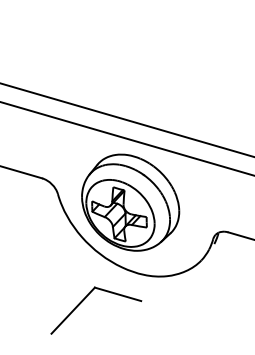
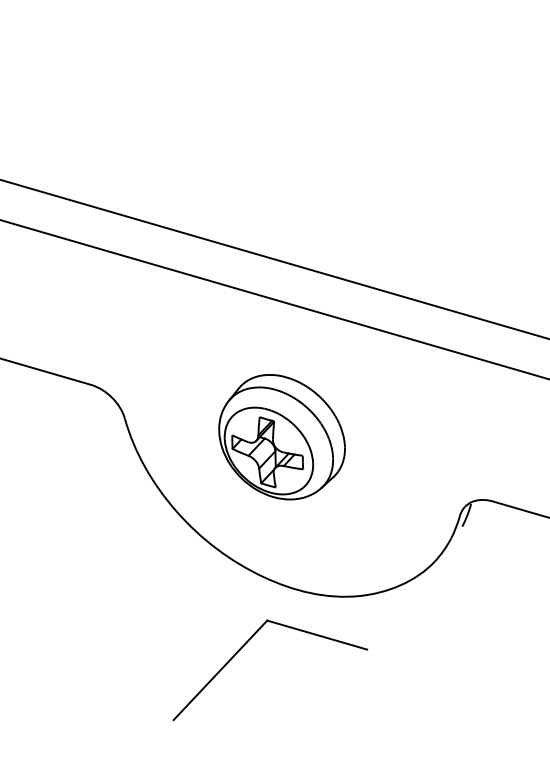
part: (130, 202) -> (281, 436), size x0.6
part: (85, 299) -> (246, 646), moved

